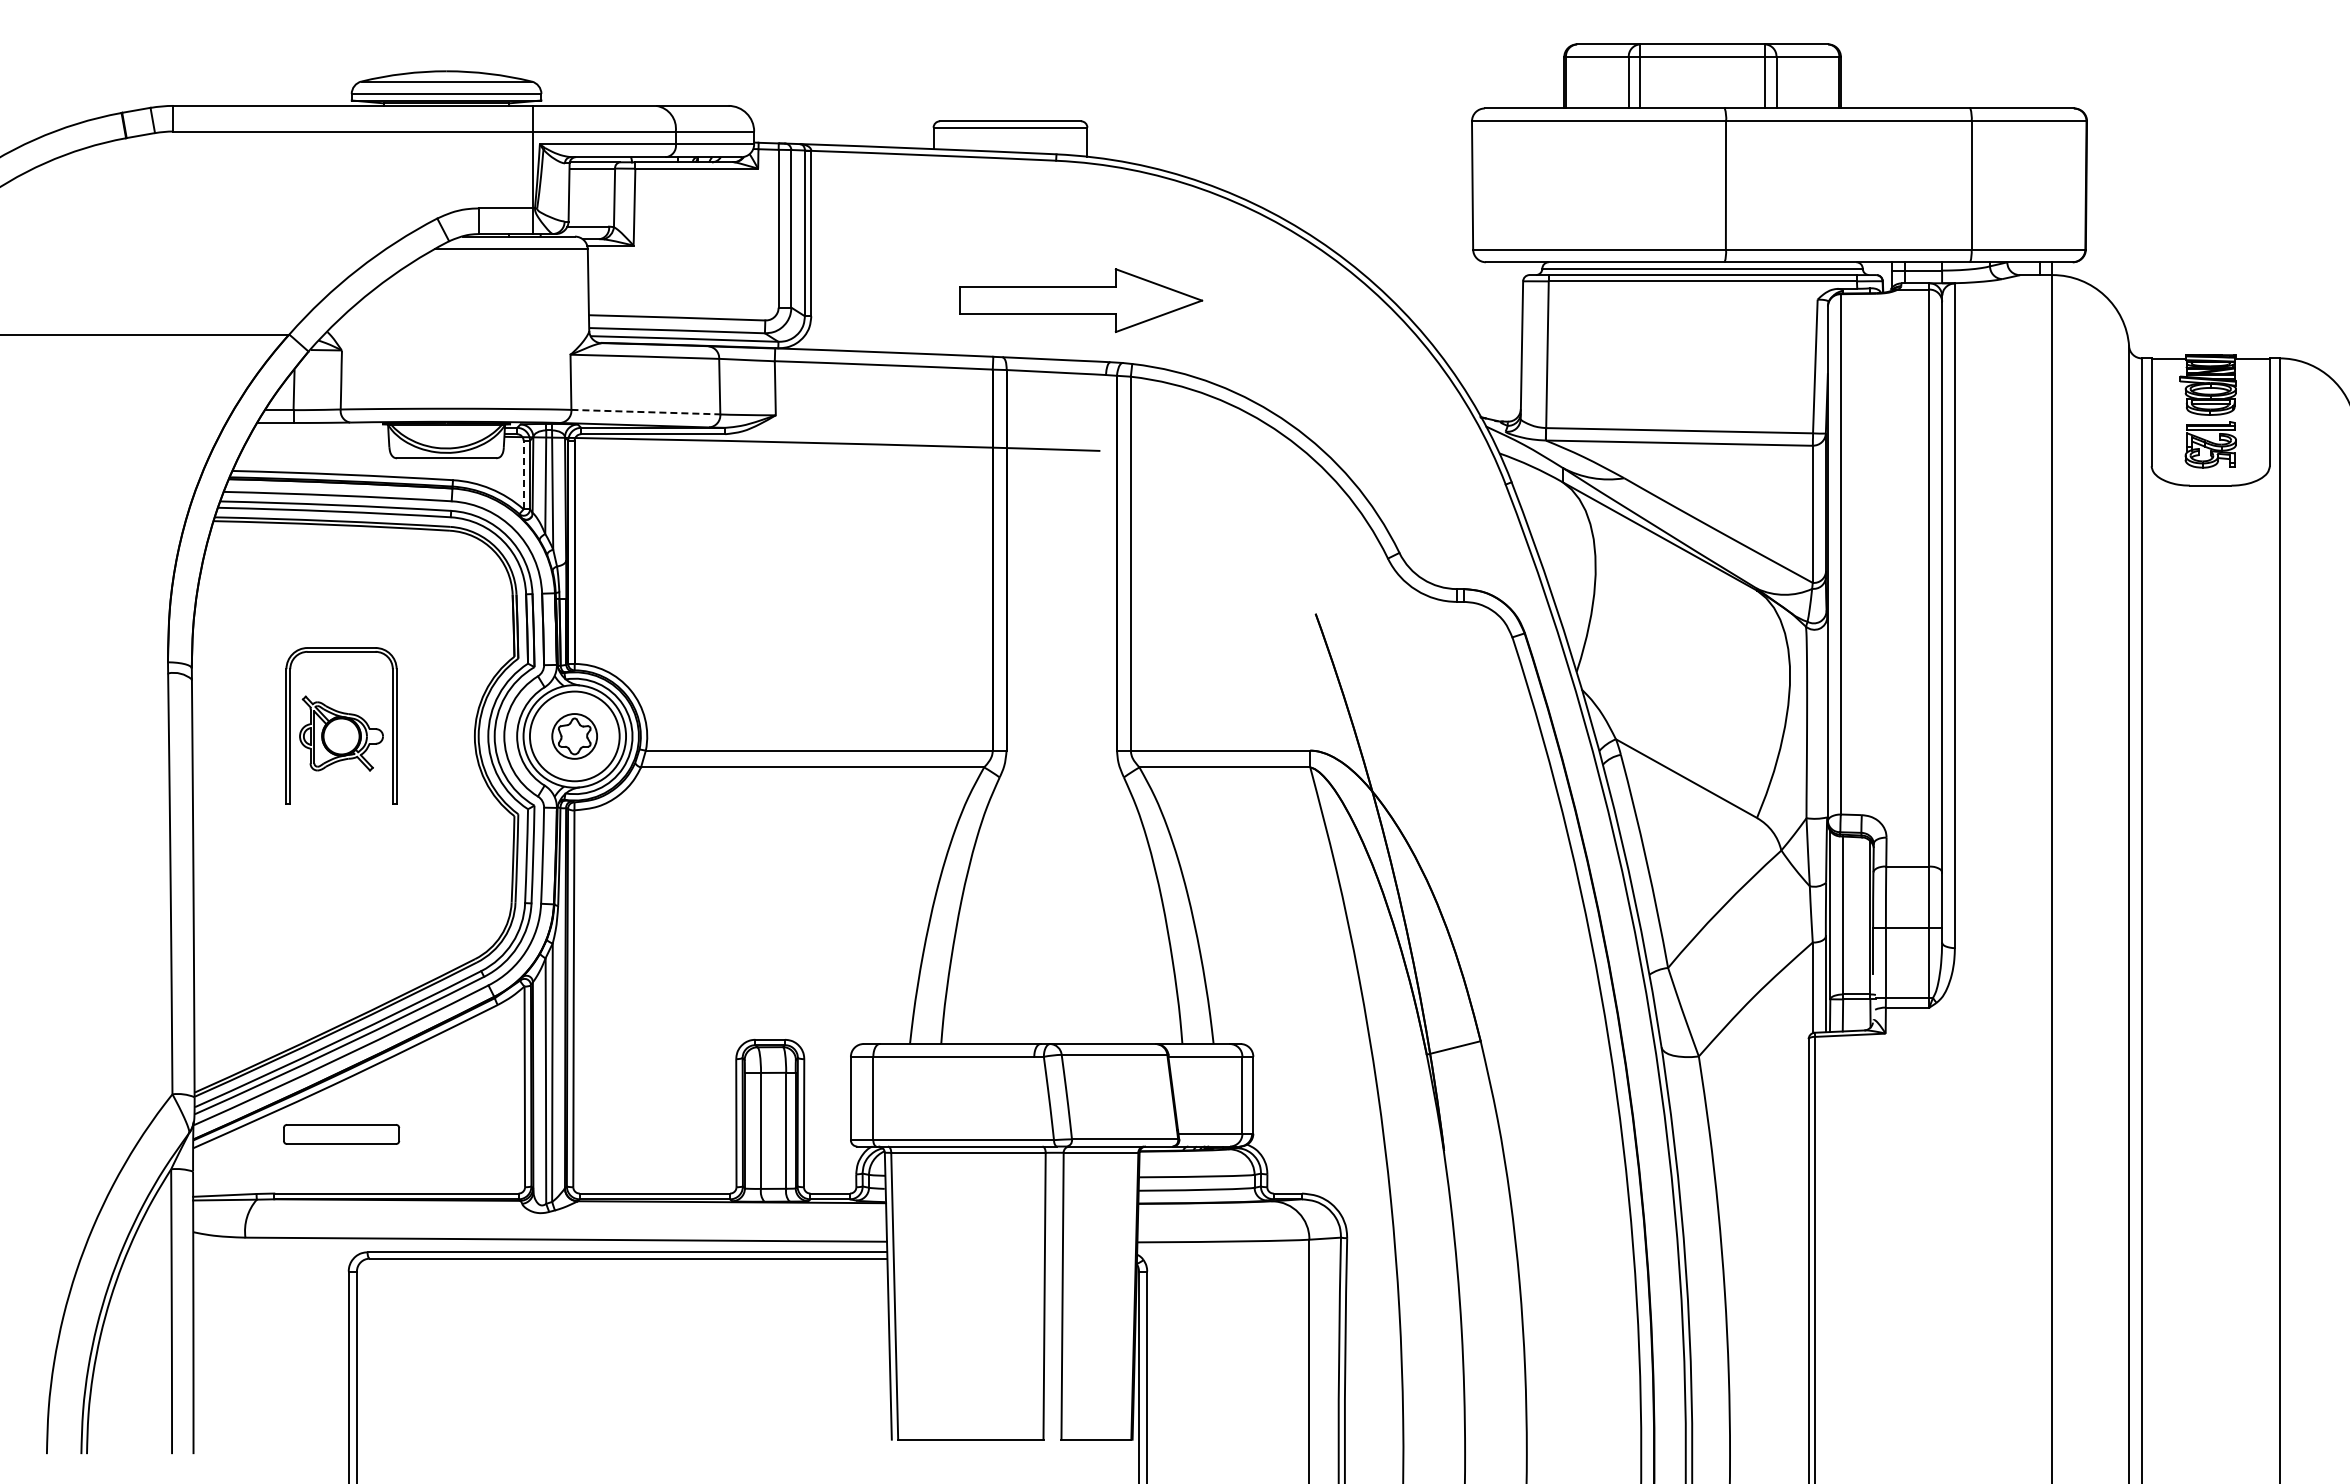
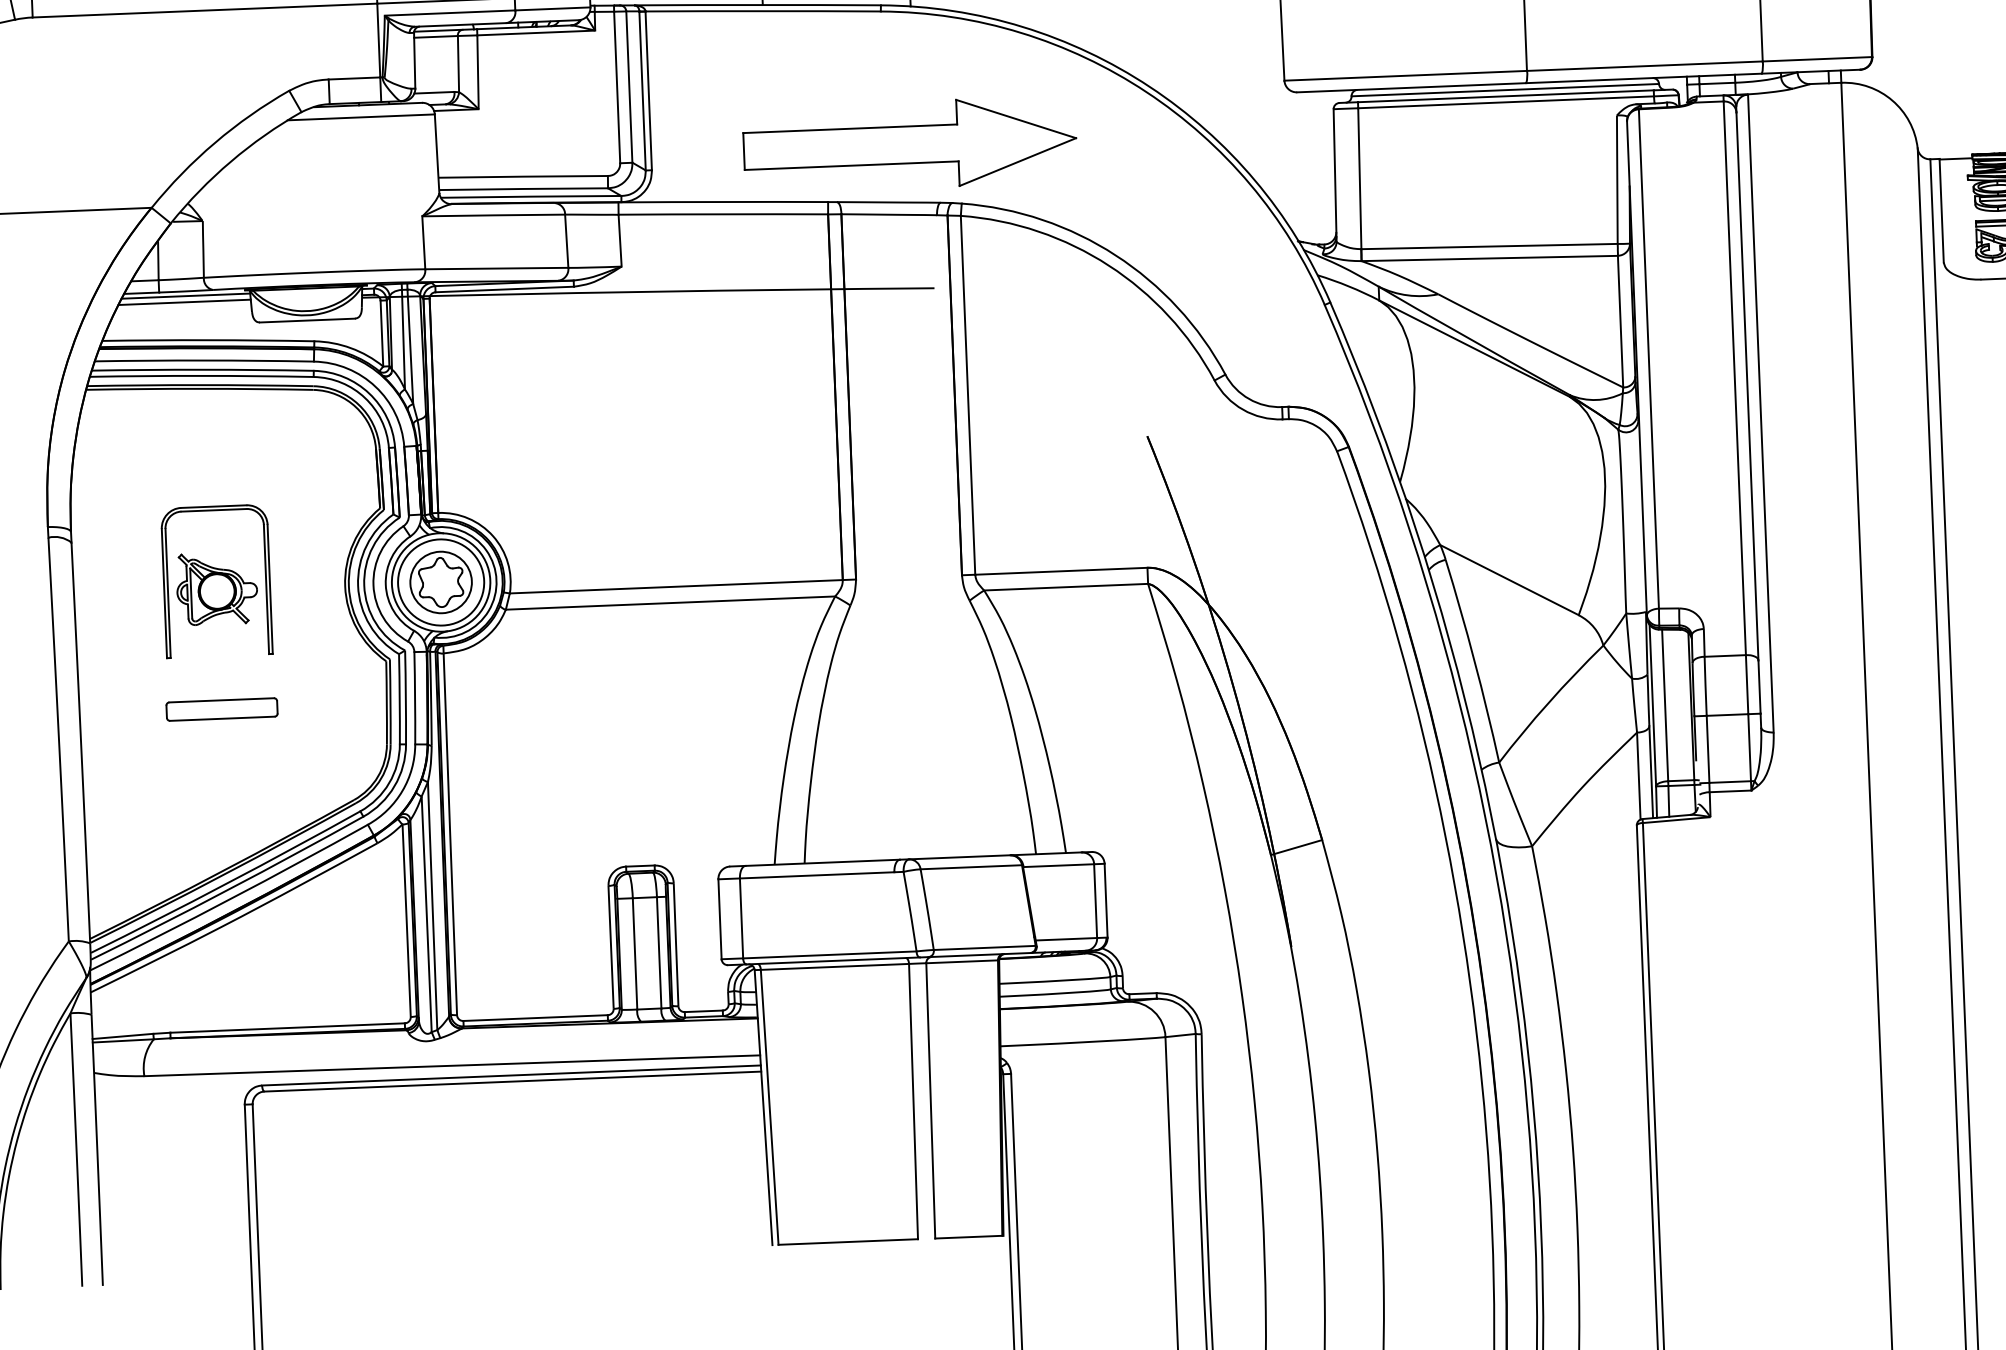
part: (1080, 300) -> (909, 144), size x1.43
line: (646, 412) -> (497, 268), dashed -> solid
line: (321, 427) -> (186, 295), added
line: (319, 434) -> (184, 302), added
line: (523, 474) -> (381, 333), dashed -> solid
part: (574, 736) -> (440, 582), size x1.43
part: (341, 1134) -> (221, 709), moved

